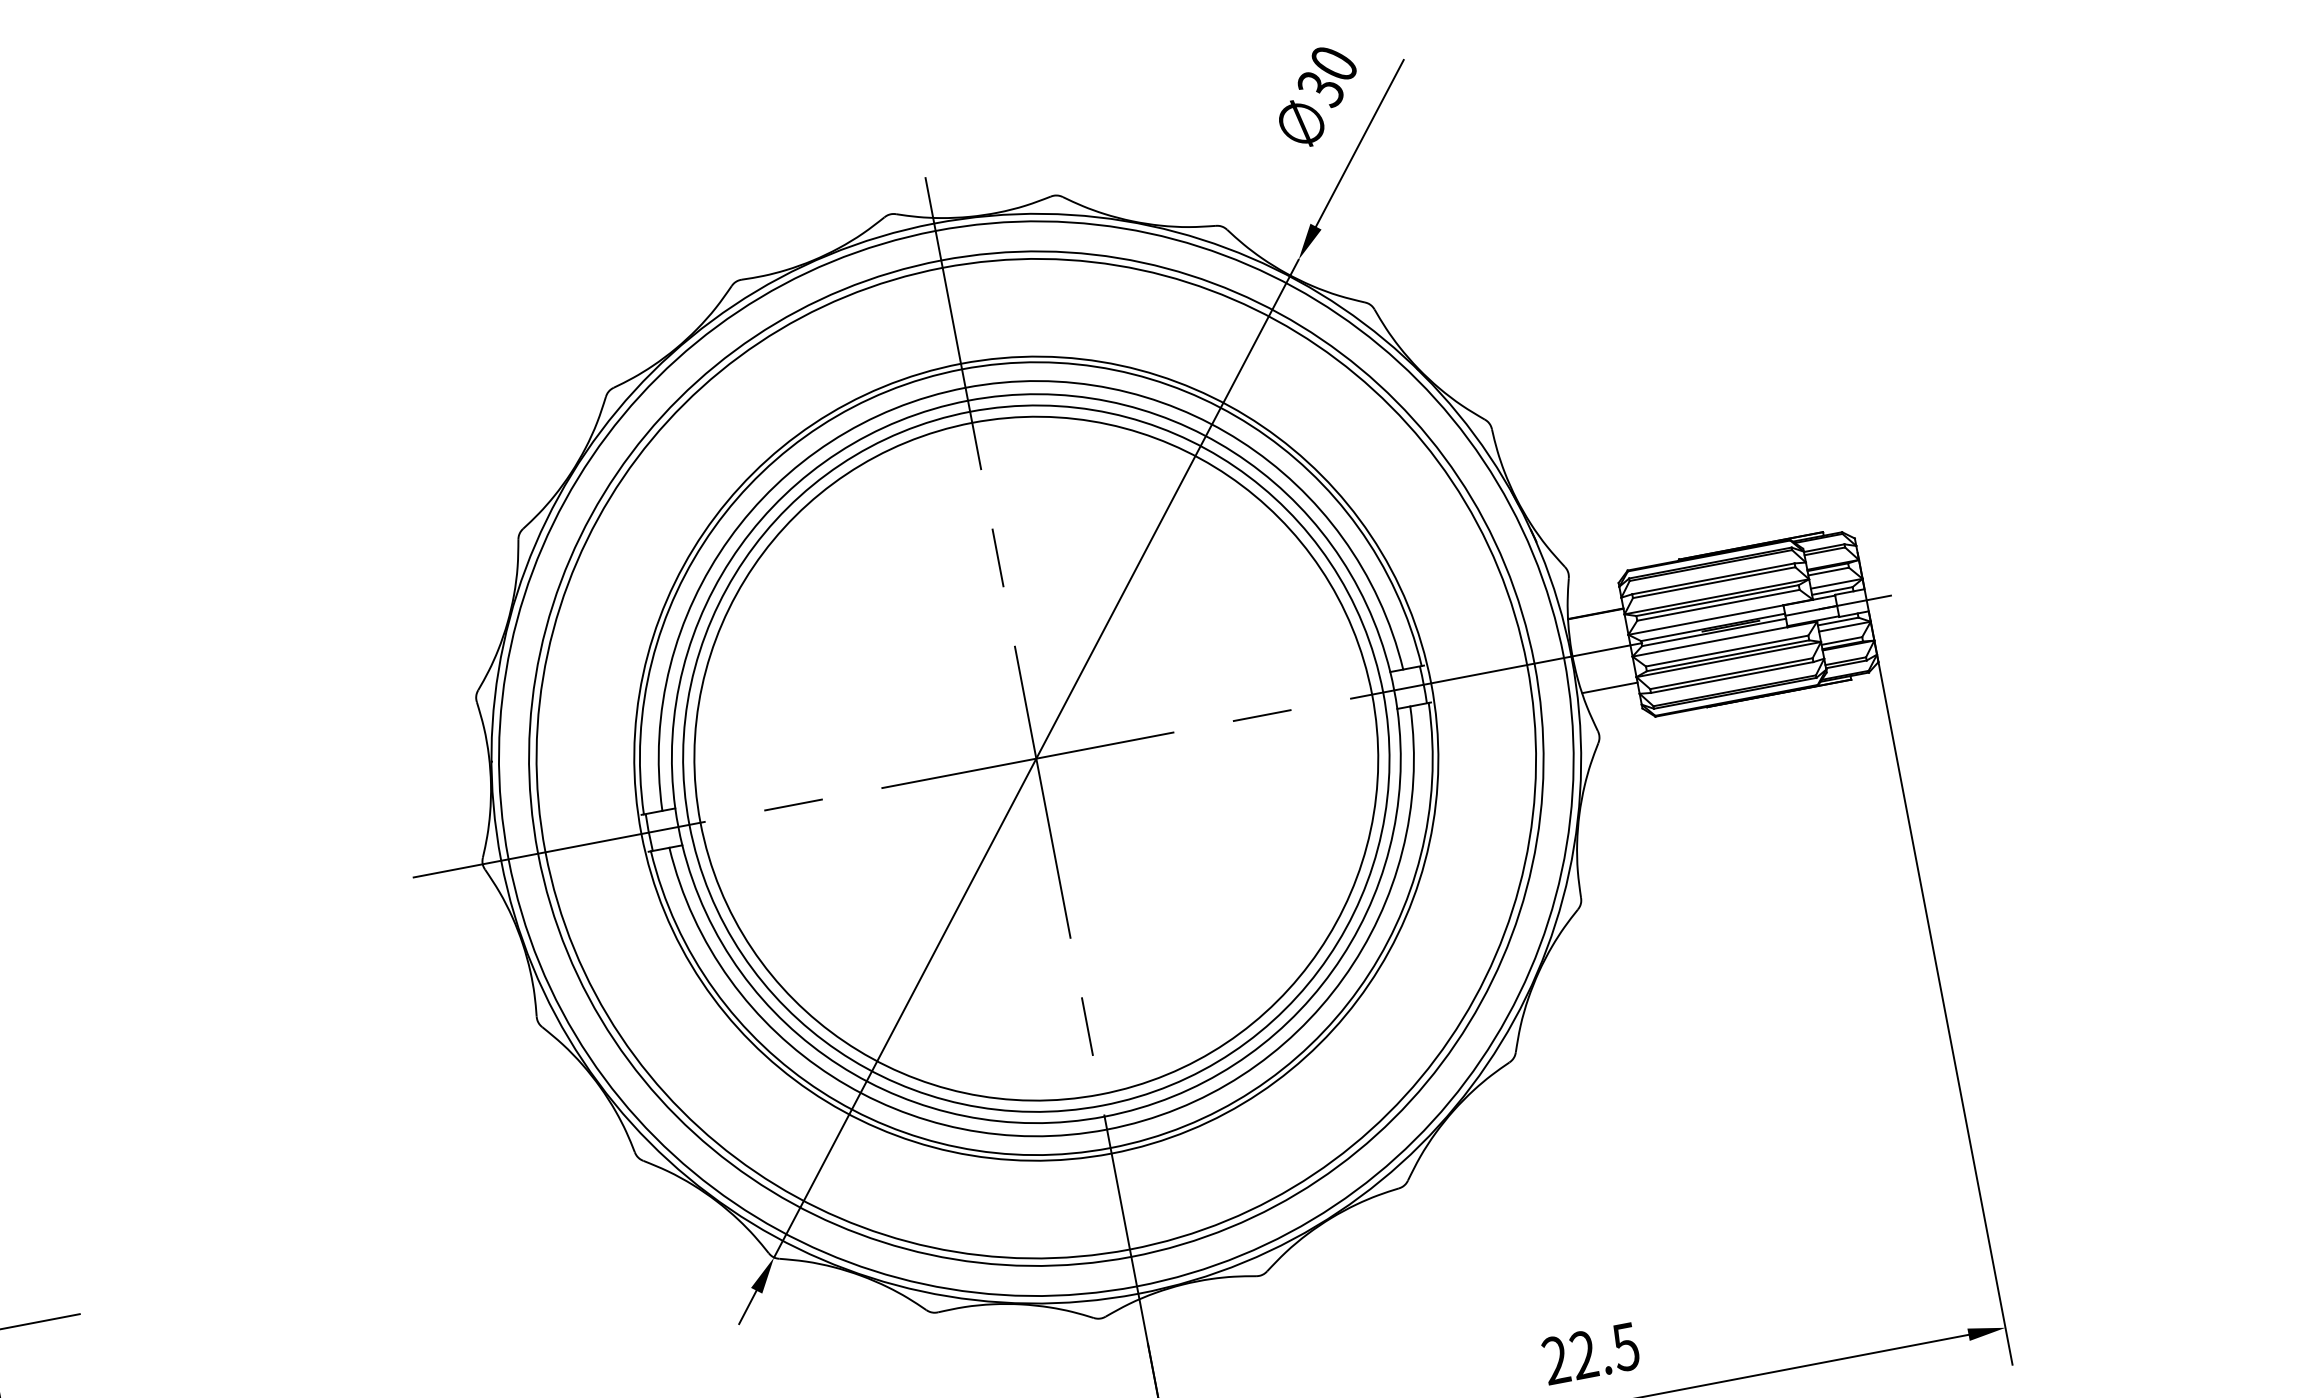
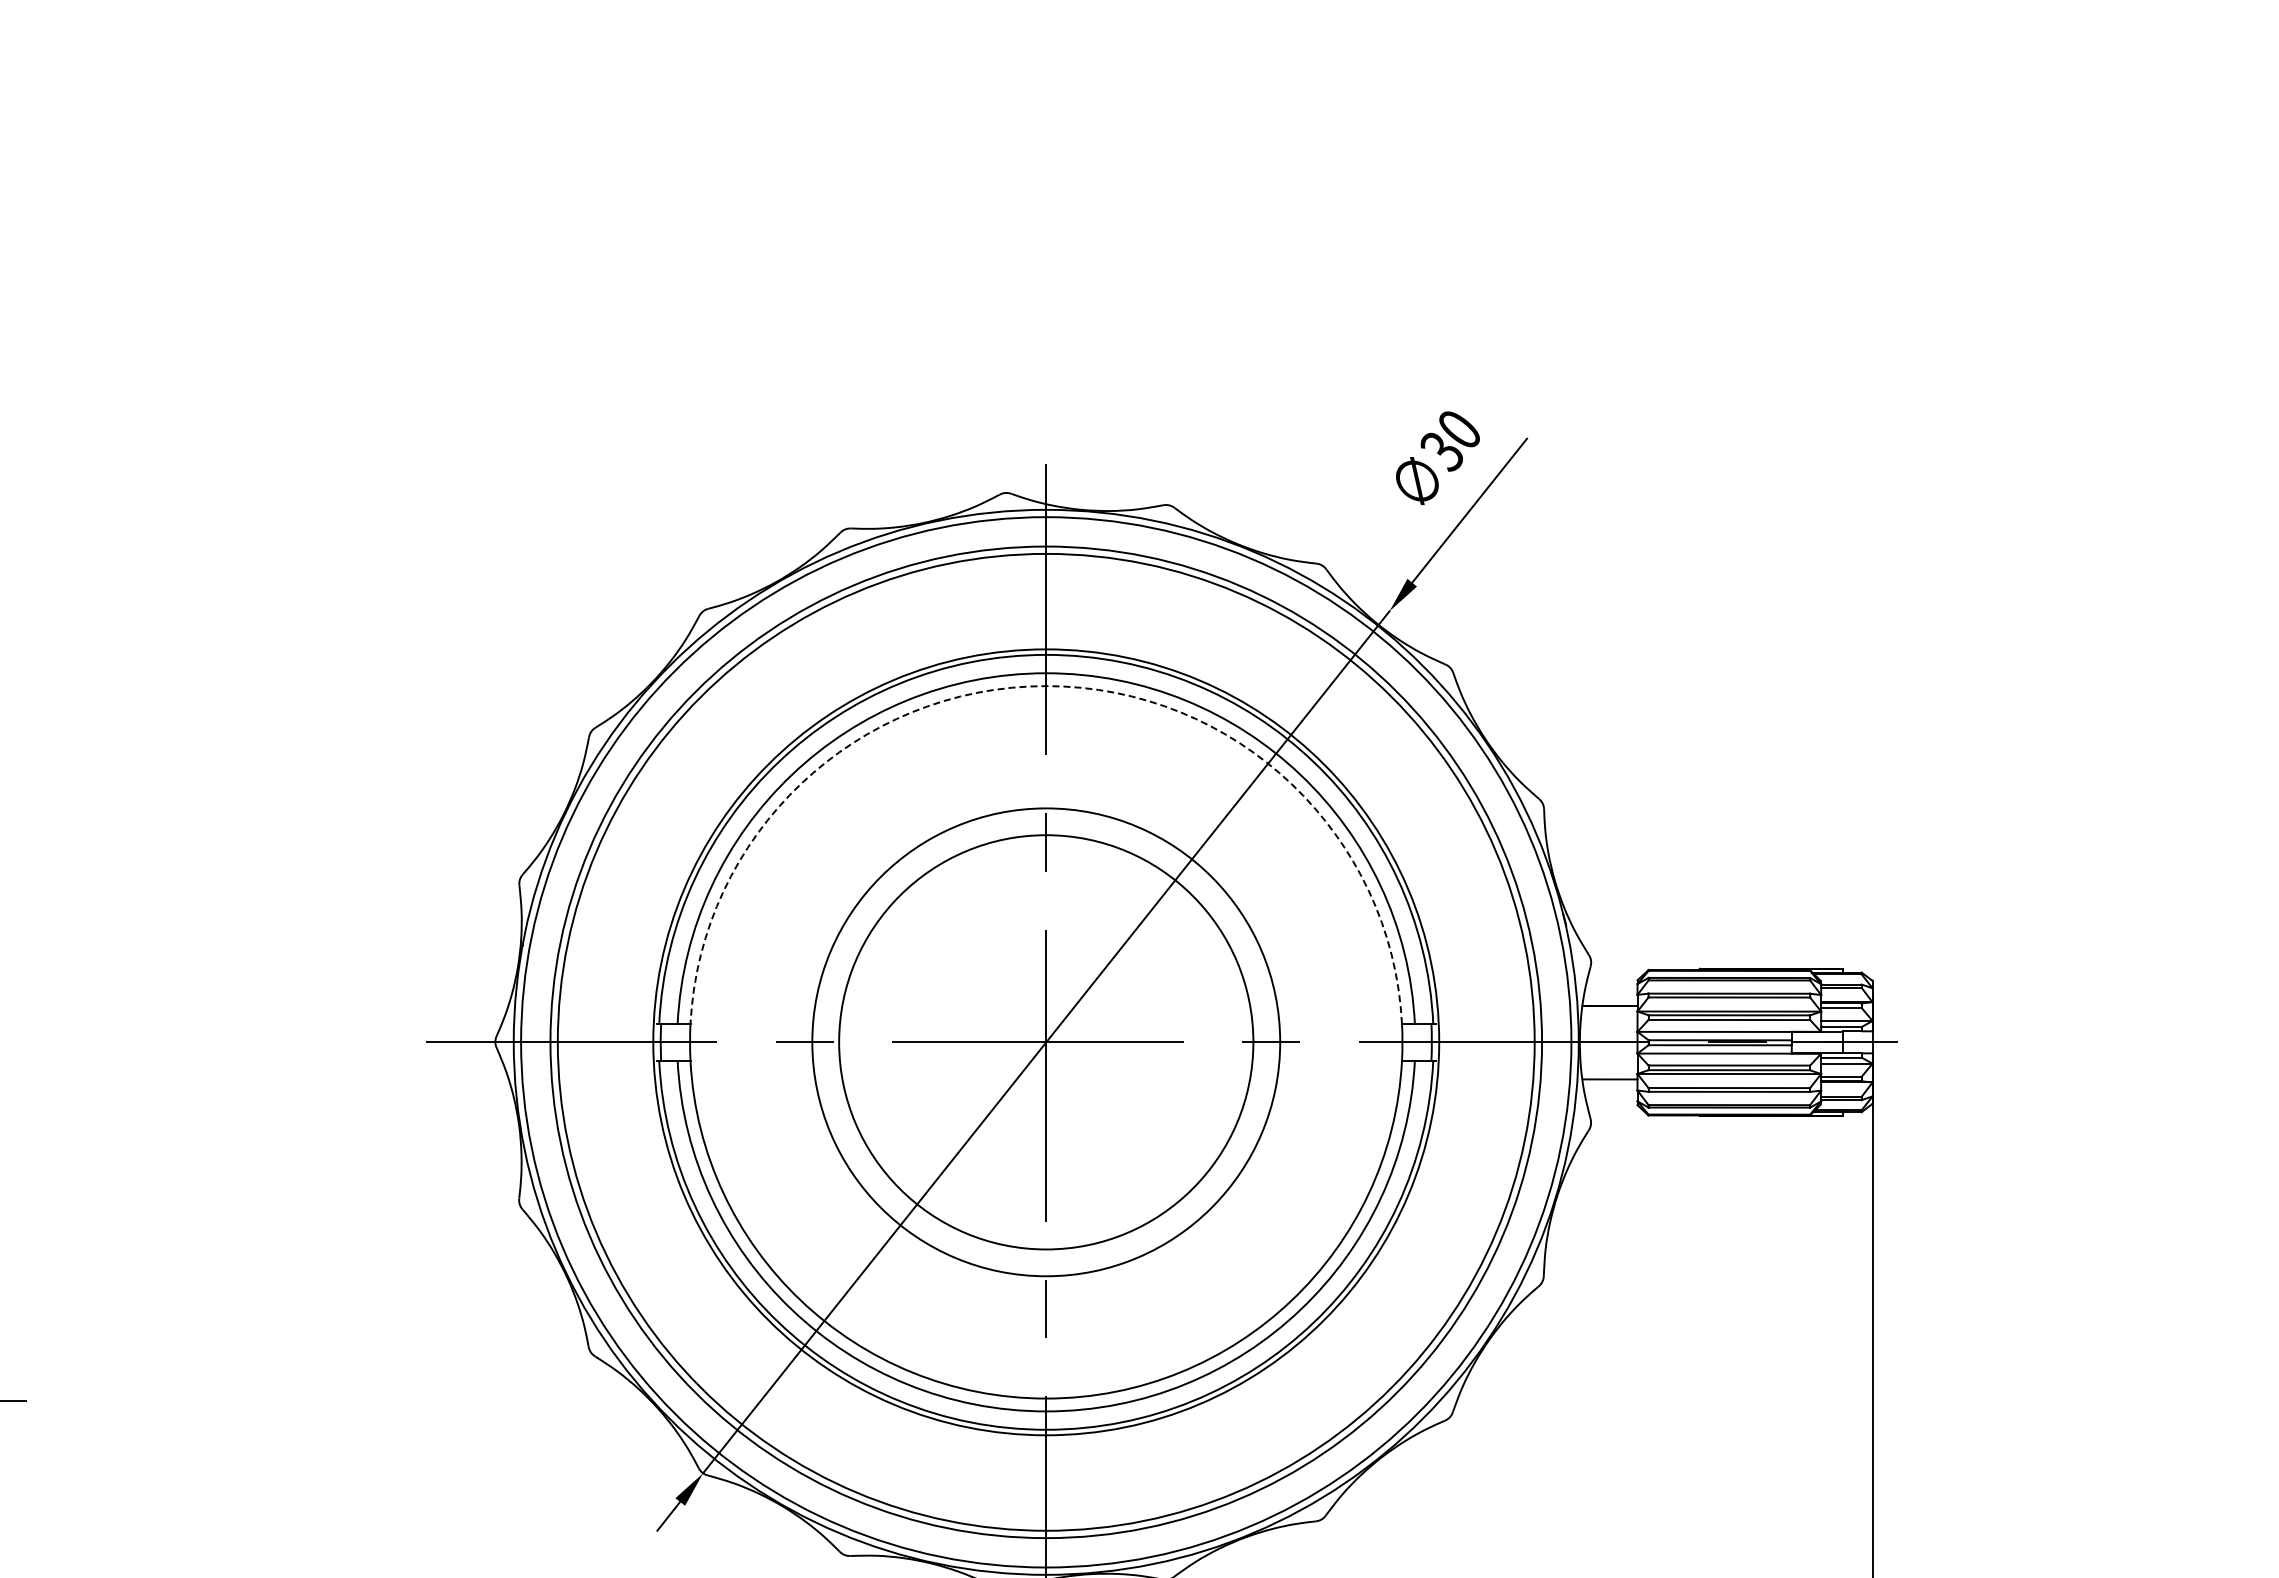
arc: (968, 401) -> (1046, 686), solid -> dashed
circle: (1036, 758) -> (1046, 1042), size x0.6
circle: (1036, 758) -> (1046, 1042), size x0.7

